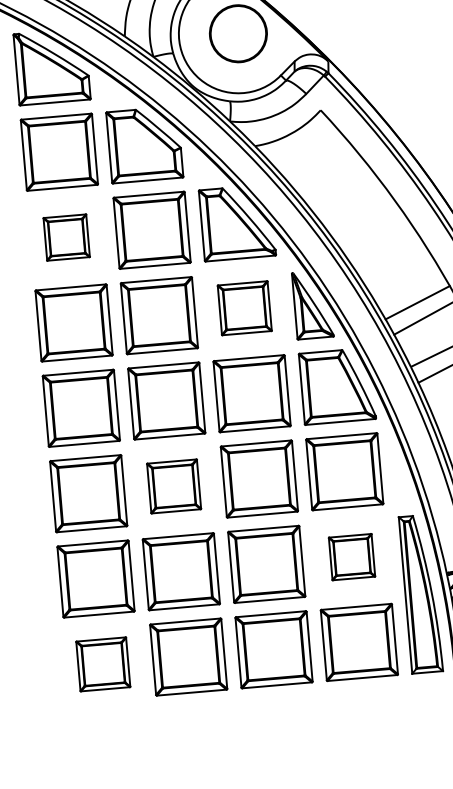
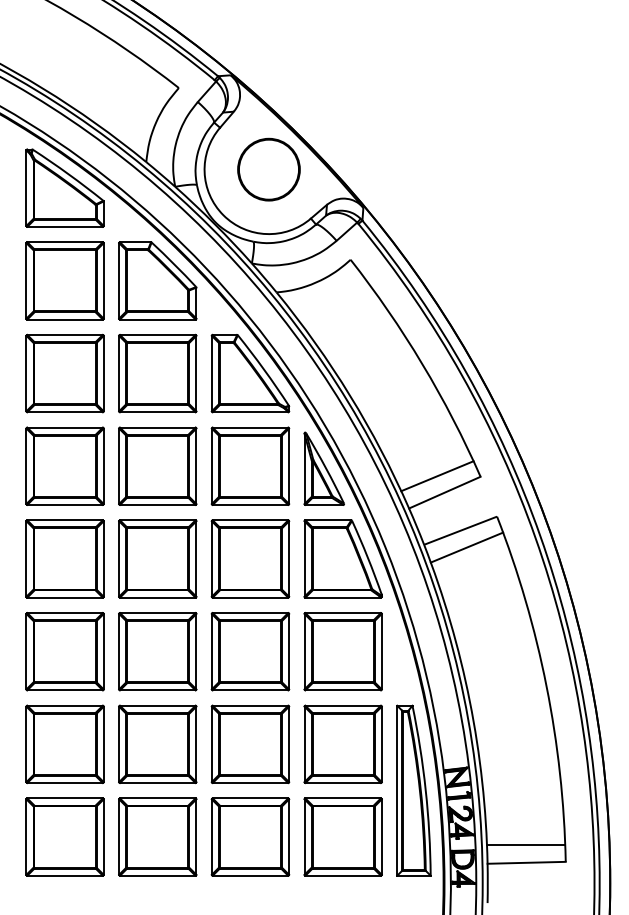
part: (66, 237) -> (64, 373), size x1.67
part: (244, 307) -> (250, 465), size x1.43
part: (173, 486) -> (157, 651), size x1.43
part: (351, 557) -> (342, 744), size x1.67
part: (102, 663) -> (64, 836), size x1.43

